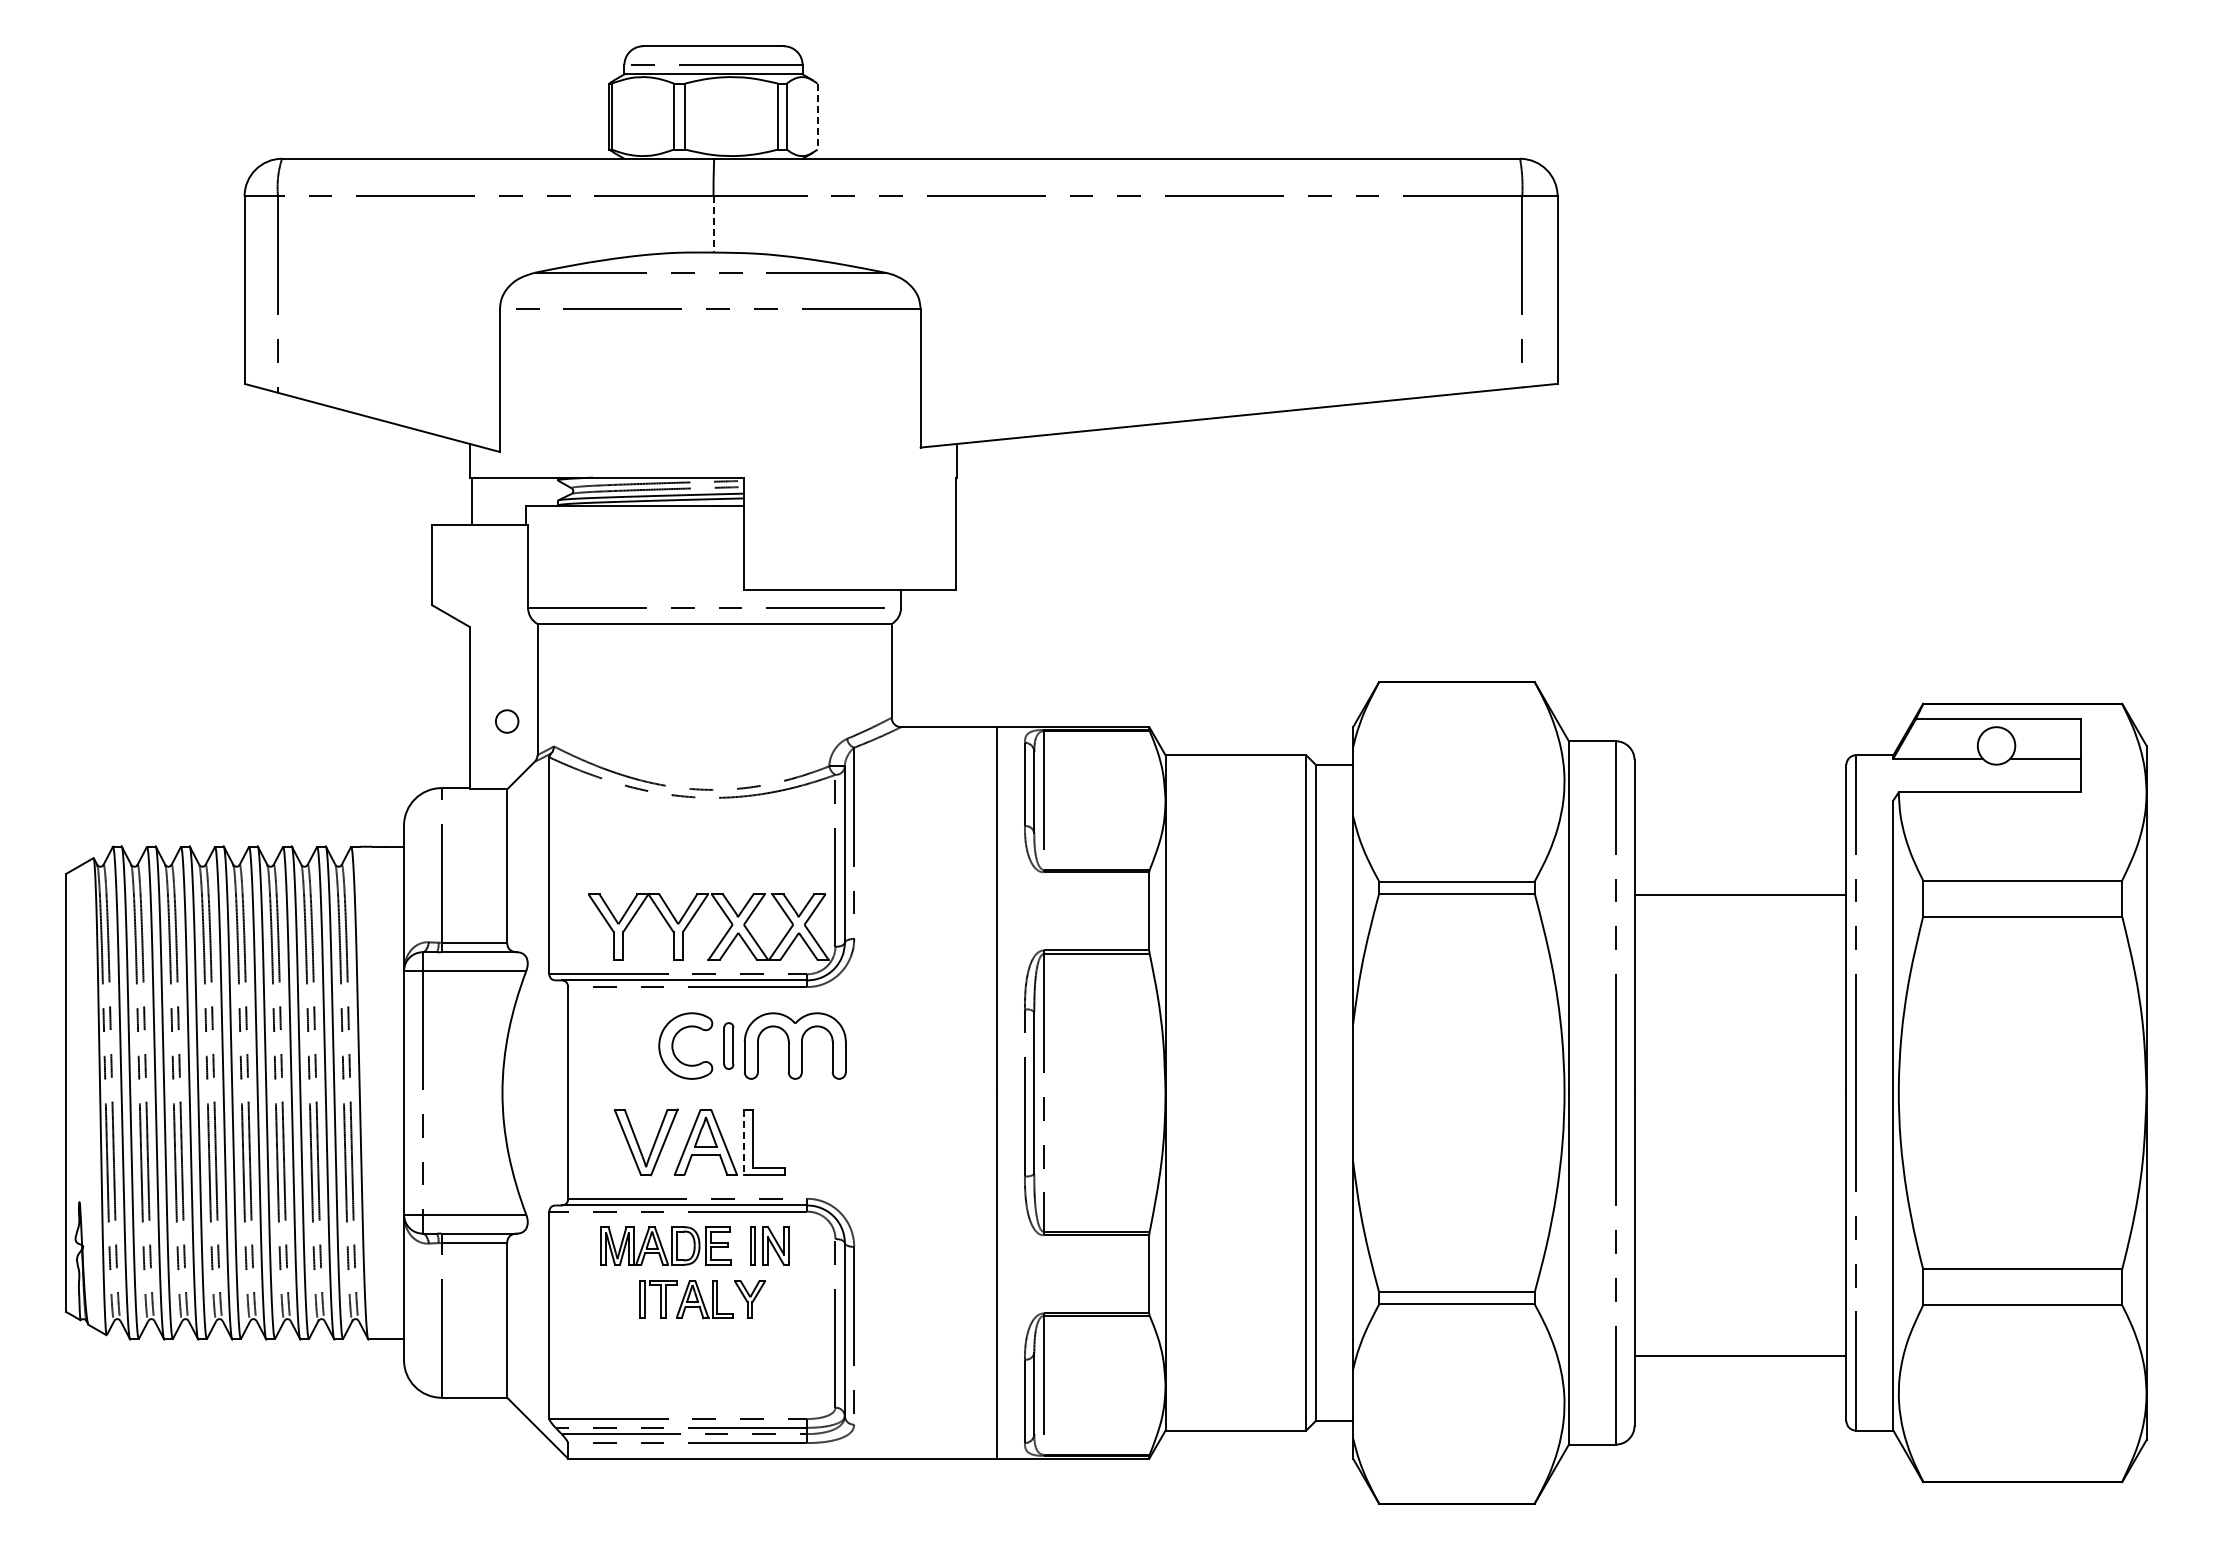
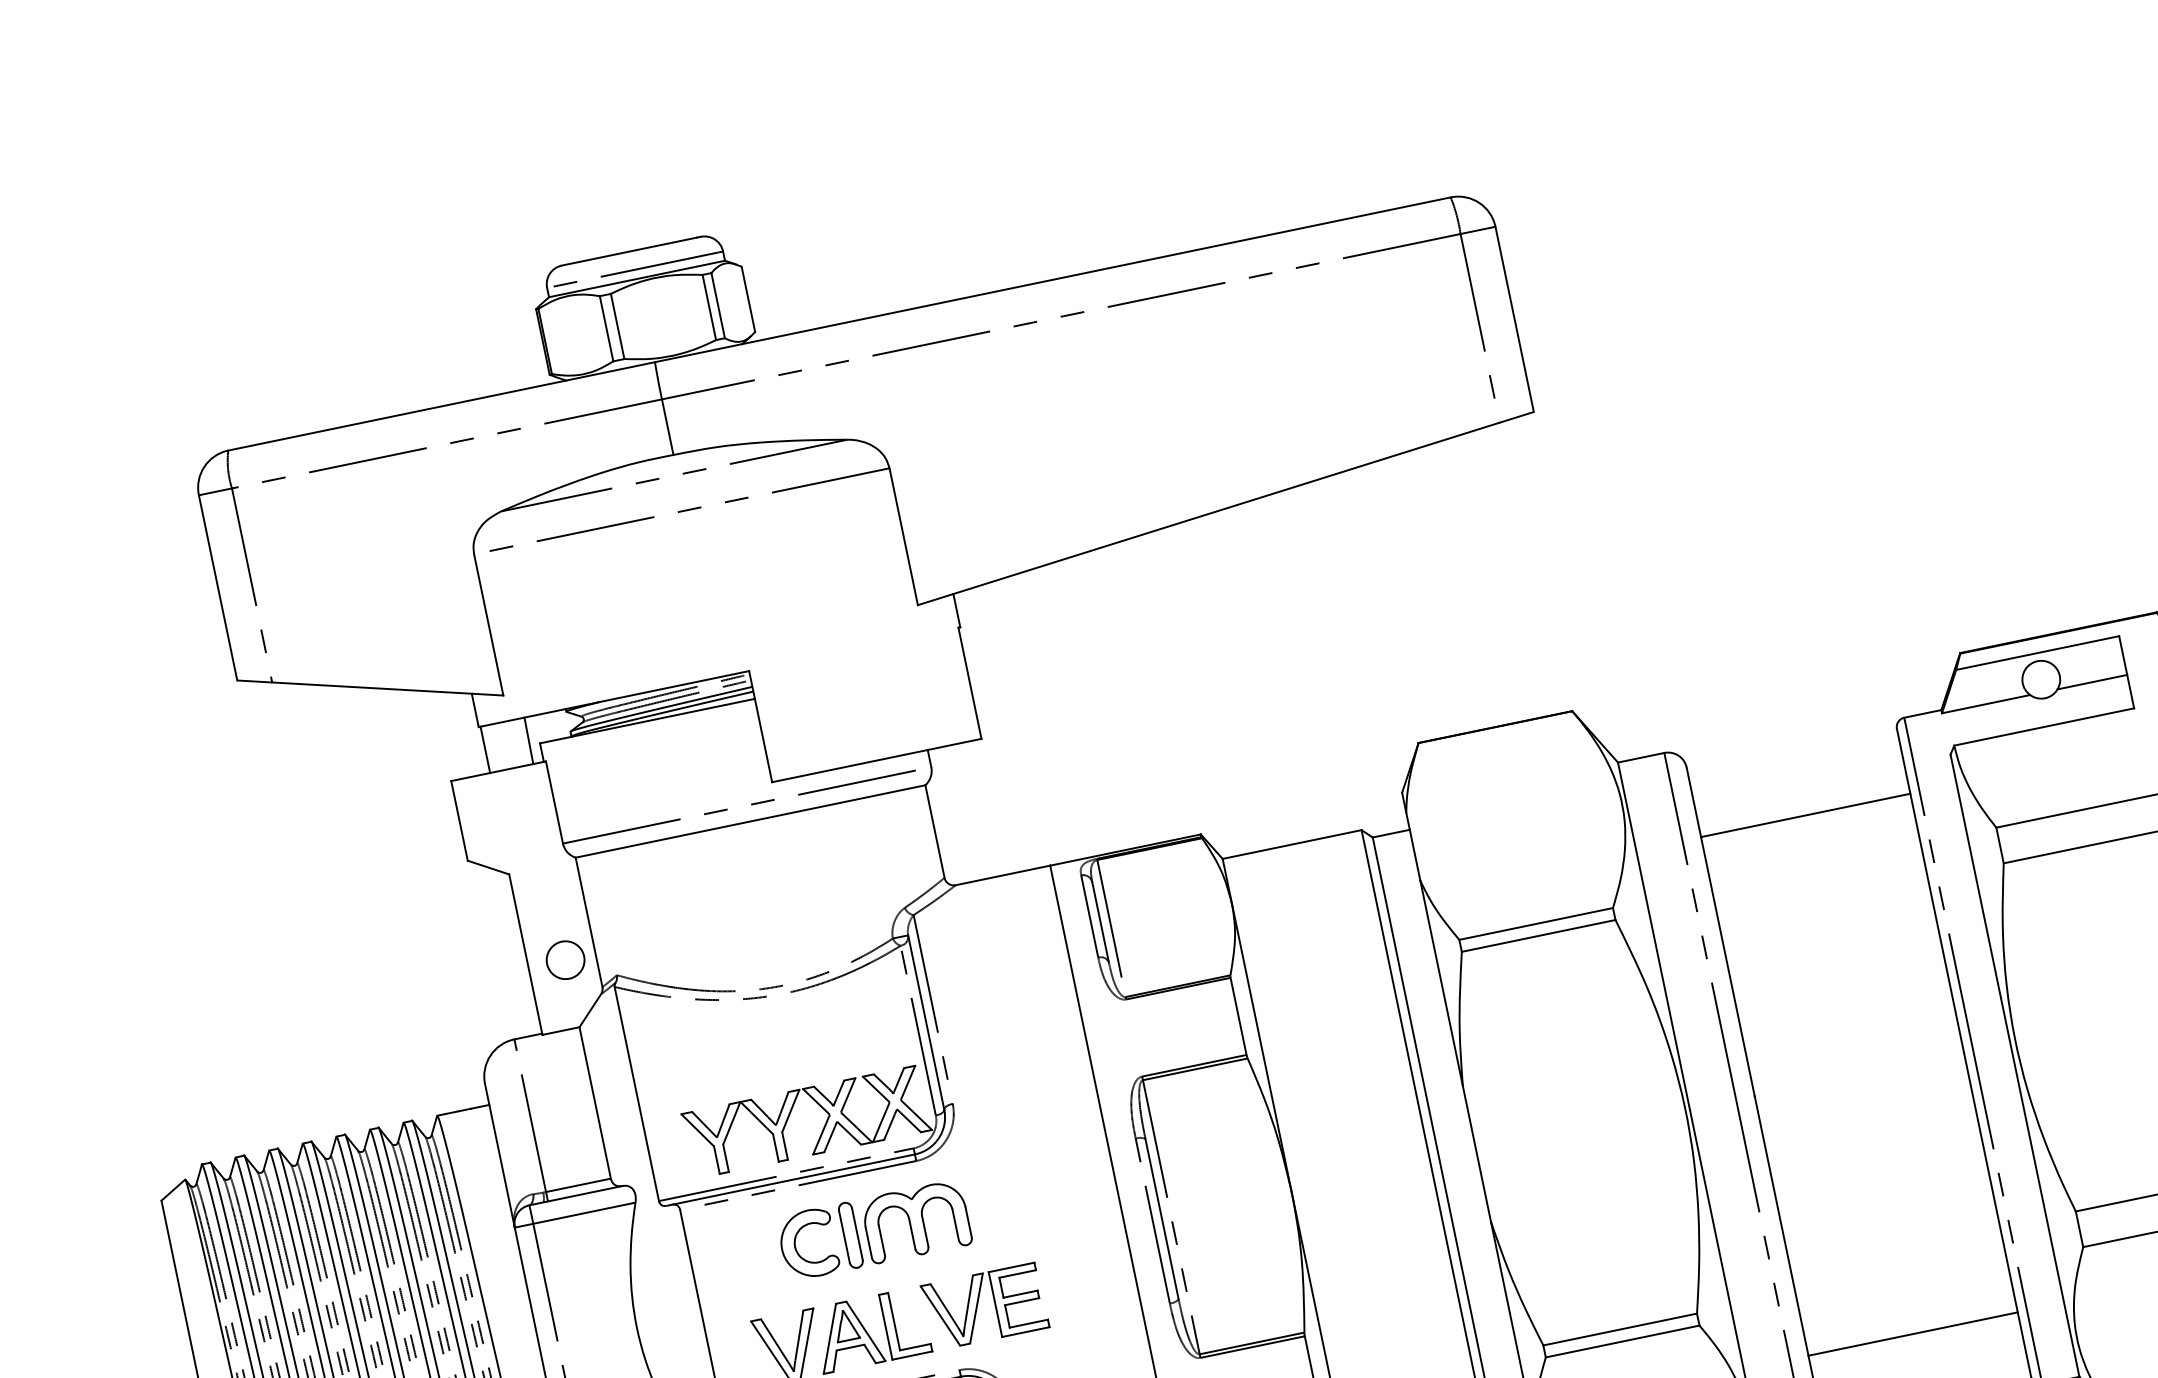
line: (817, 116) -> (748, 299), dashed -> solid
line: (713, 224) -> (667, 427), dashed -> solid
line: (515, 500) -> (528, 740), added
circle: (506, 721) -> (564, 960), size x1.67
line: (1740, 895) -> (1805, 815), moved
part: (728, 1045) -> (850, 1234), size x1.43
part: (838, 1139) -> (978, 1305), added
line: (744, 1142) -> (886, 1327), dashed -> solid

